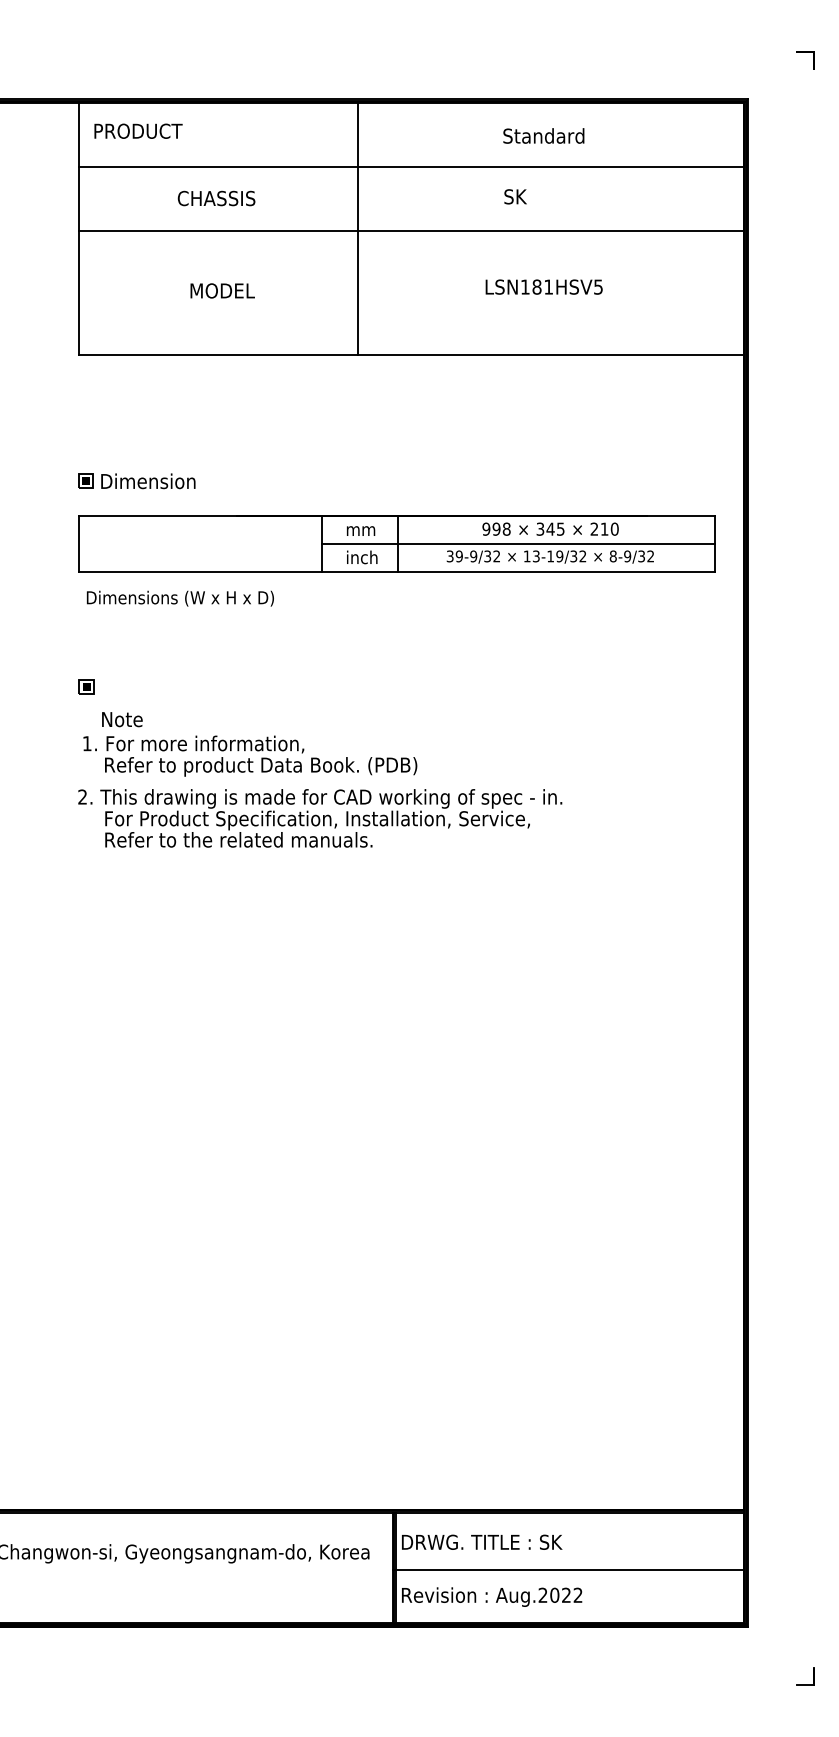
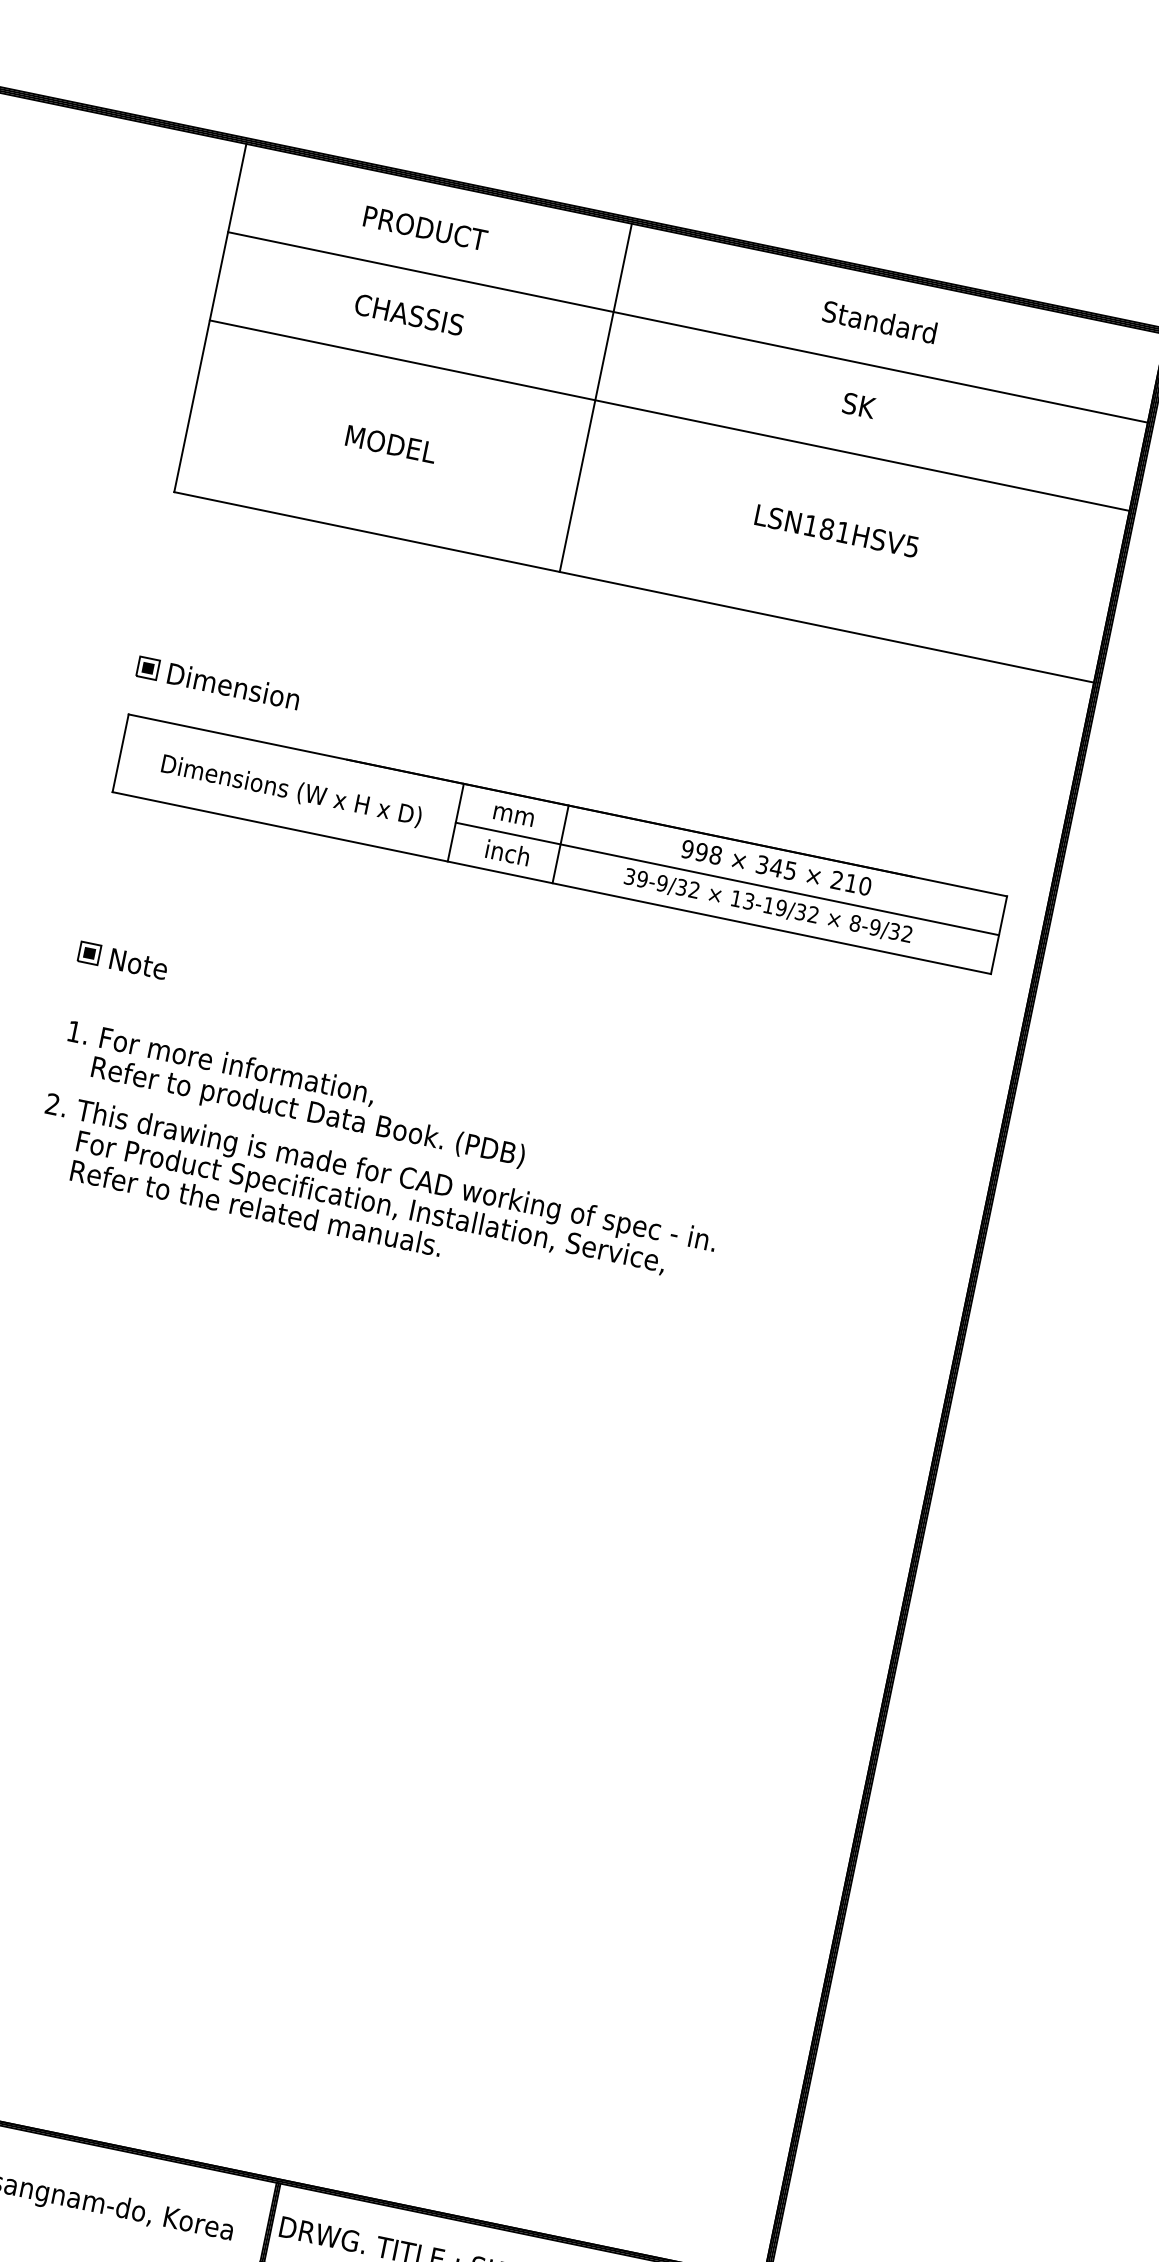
text: (138, 130) -> (425, 227), moved
text: (515, 196) -> (859, 405), moved
text: (179, 598) -> (290, 790), moved
text: (122, 719) -> (139, 964), moved

